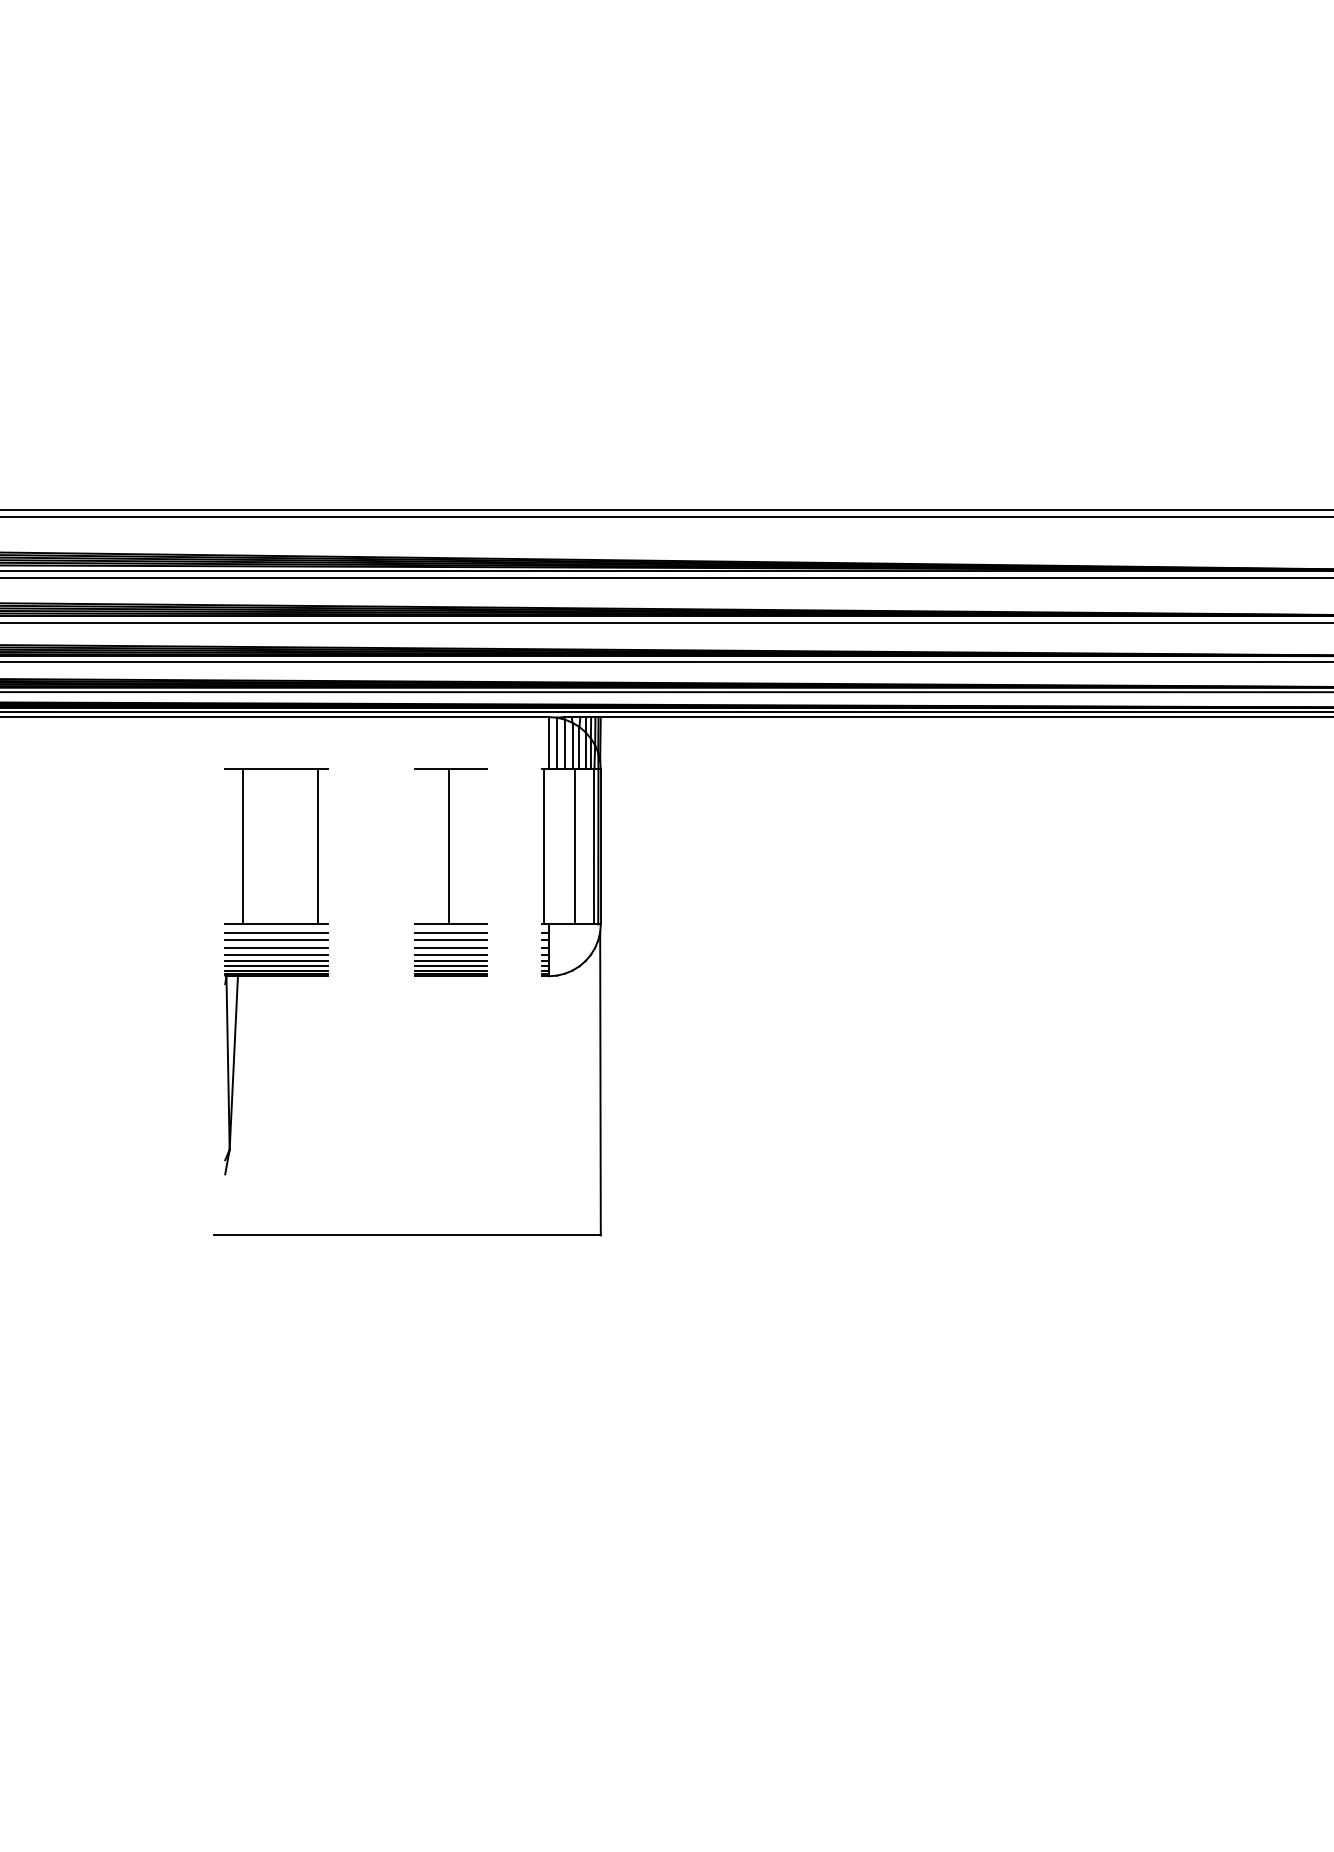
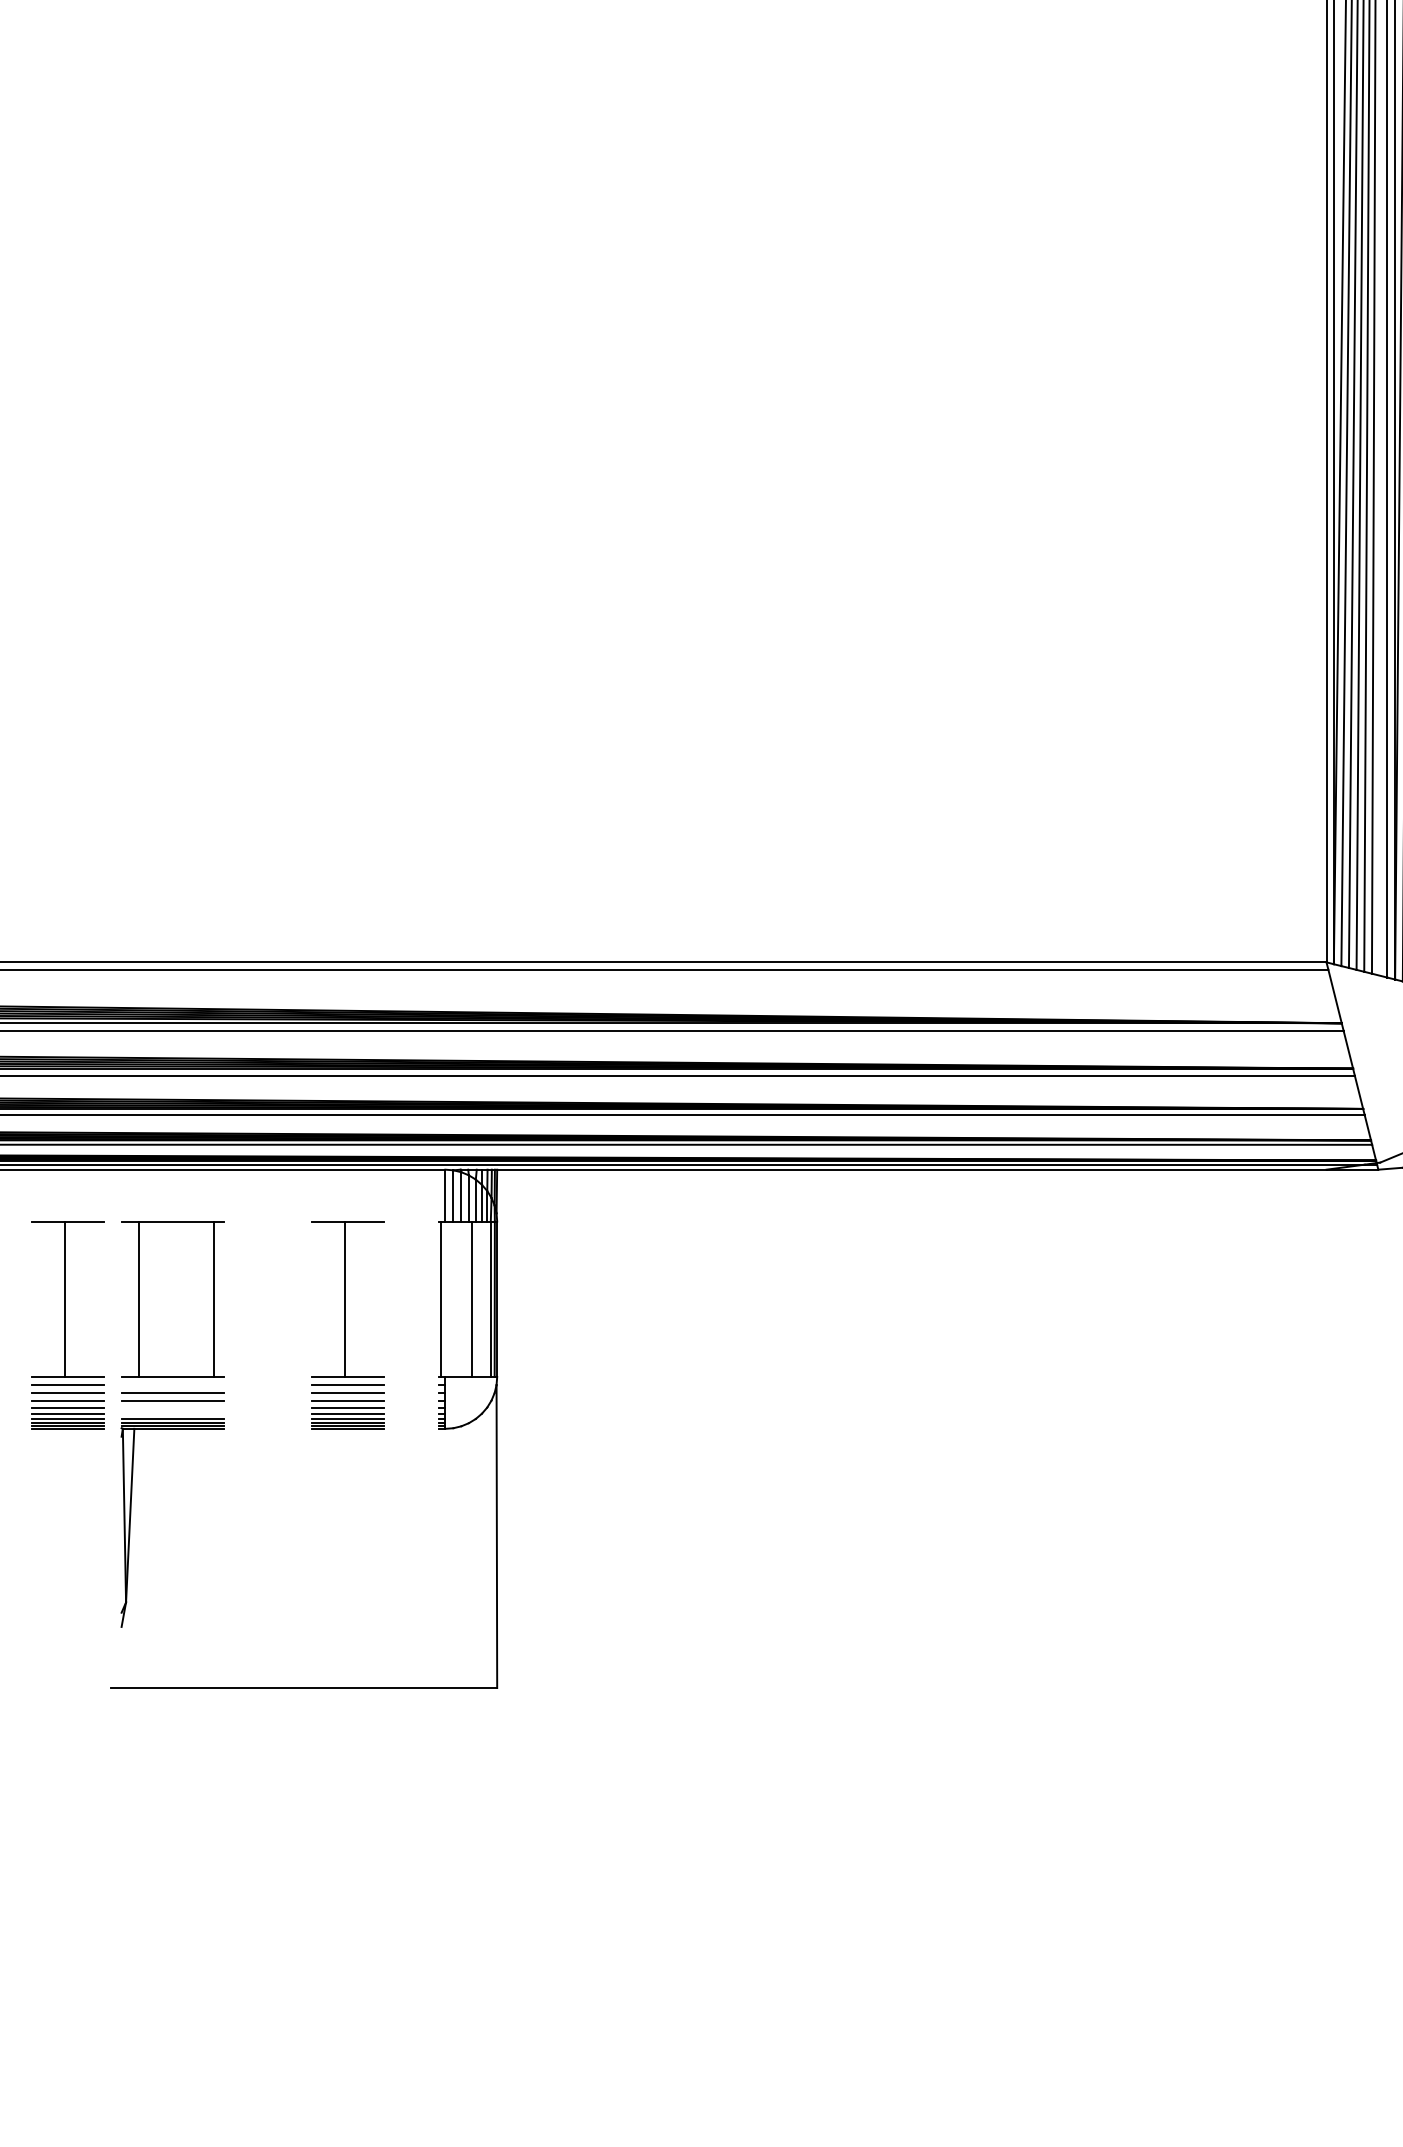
part: (171, 872) -> (67, 1325), added
line: (276, 932) -> (172, 1385), removed
line: (276, 954) -> (172, 1407), removed
line: (276, 960) -> (172, 1413), removed

